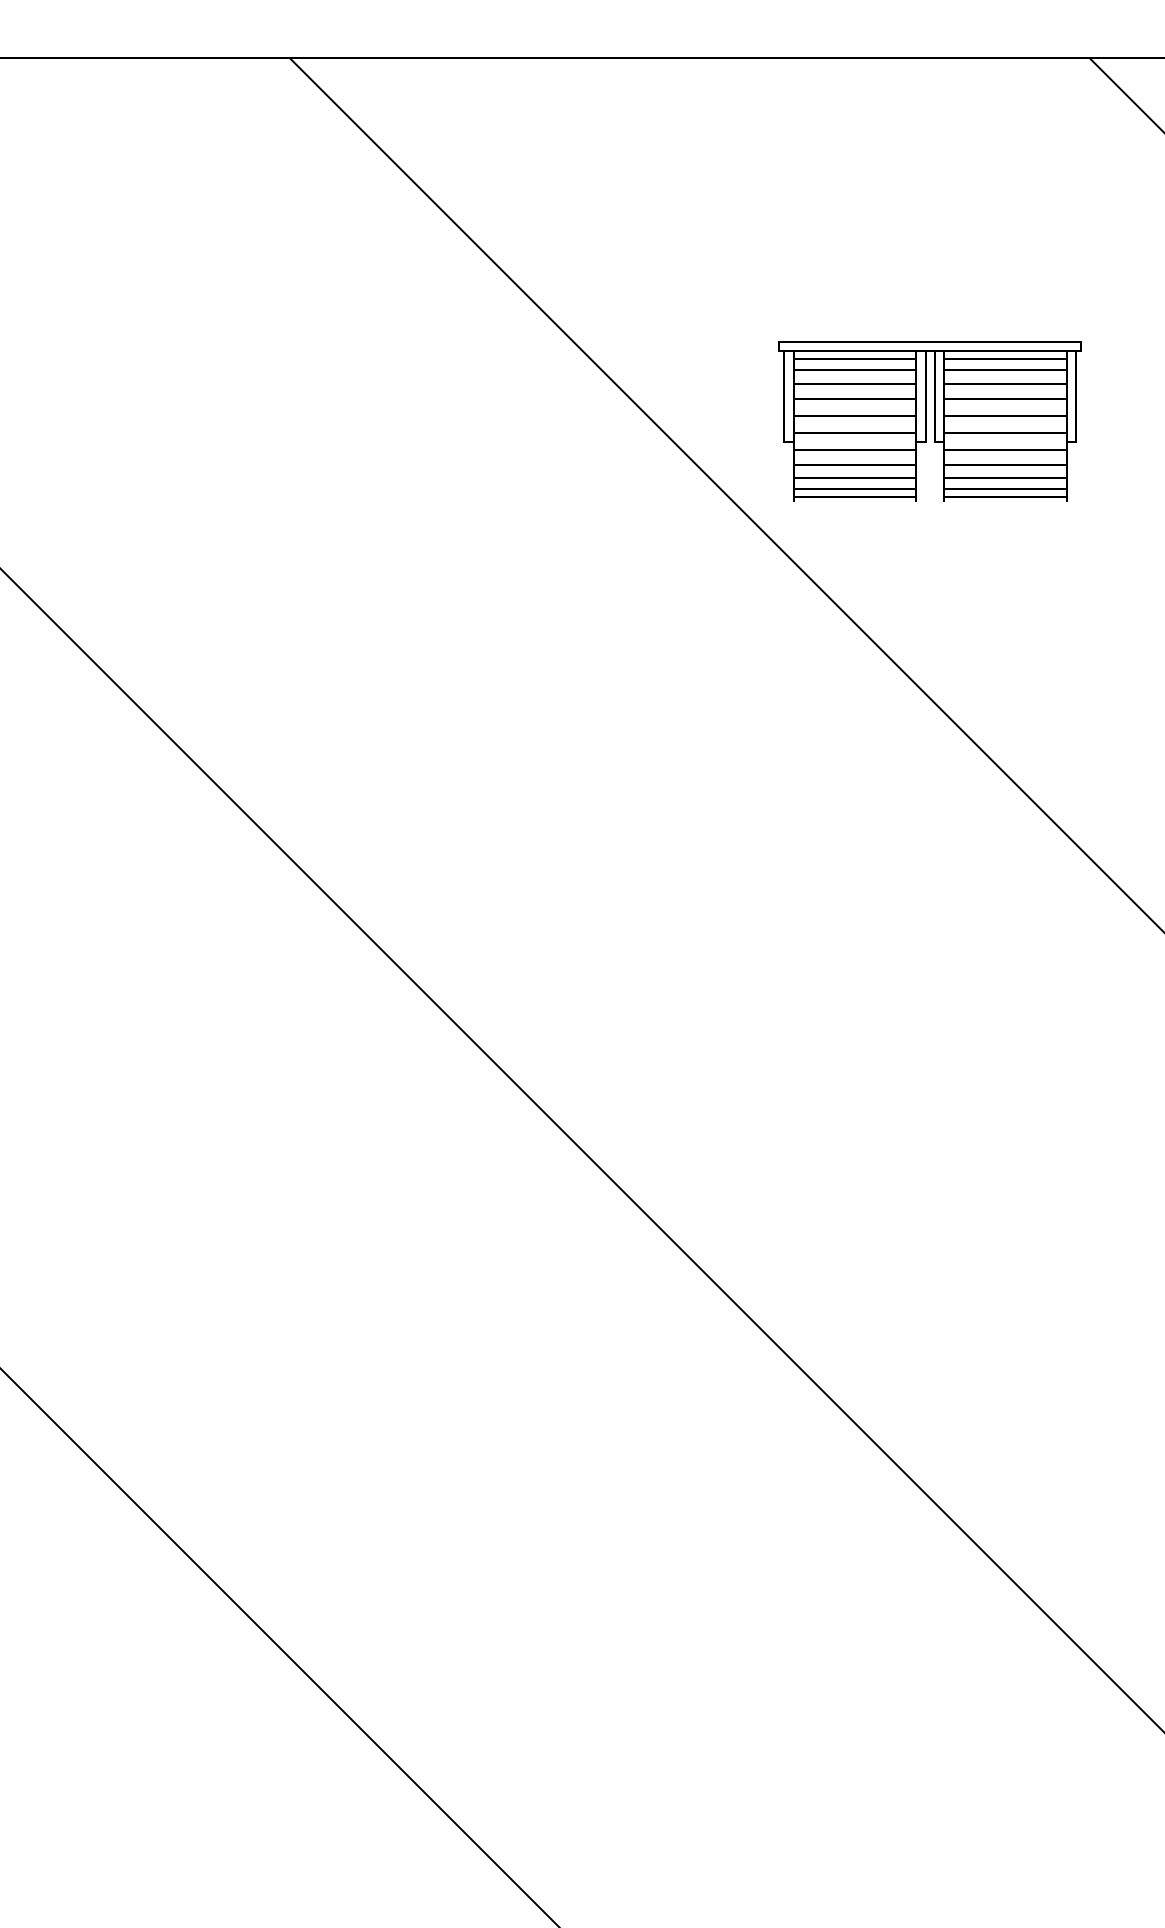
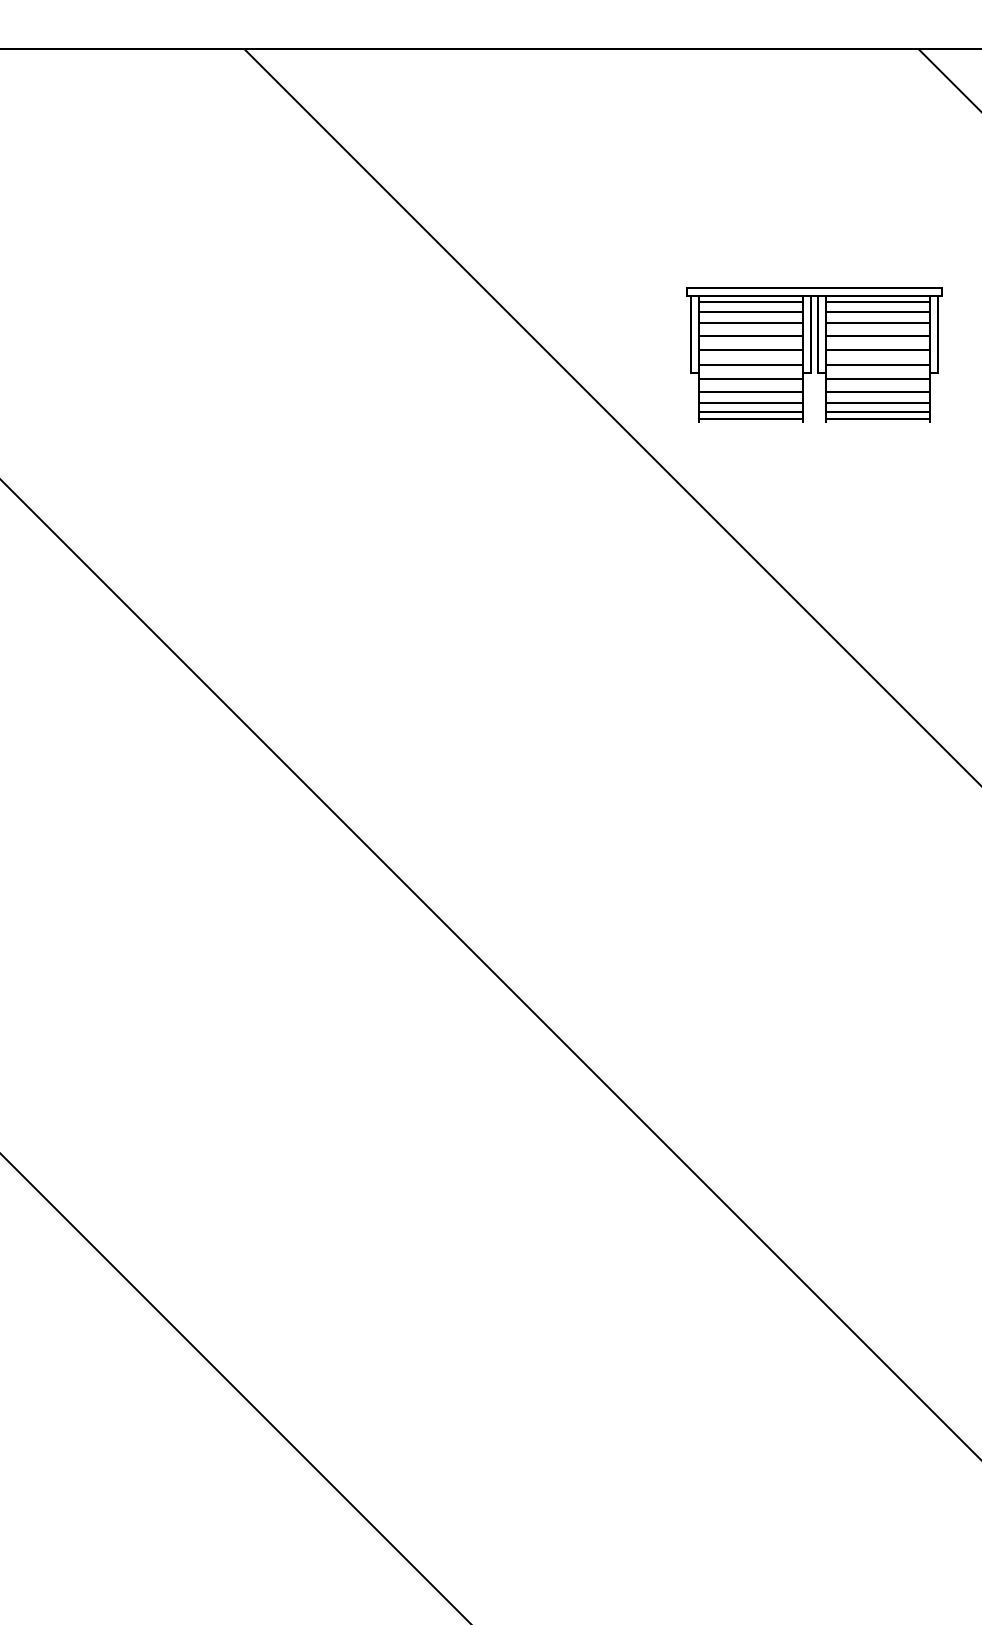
part: (929, 421) -> (813, 355), moved

